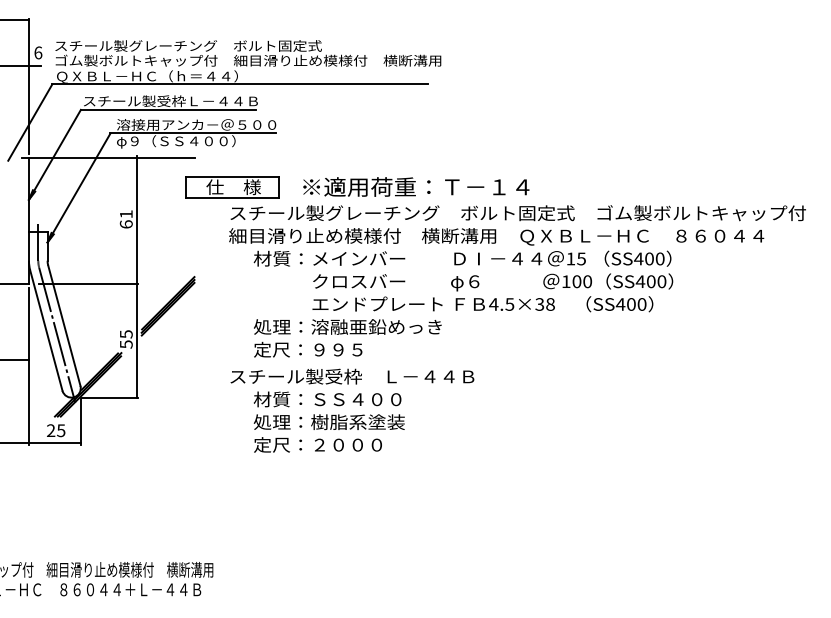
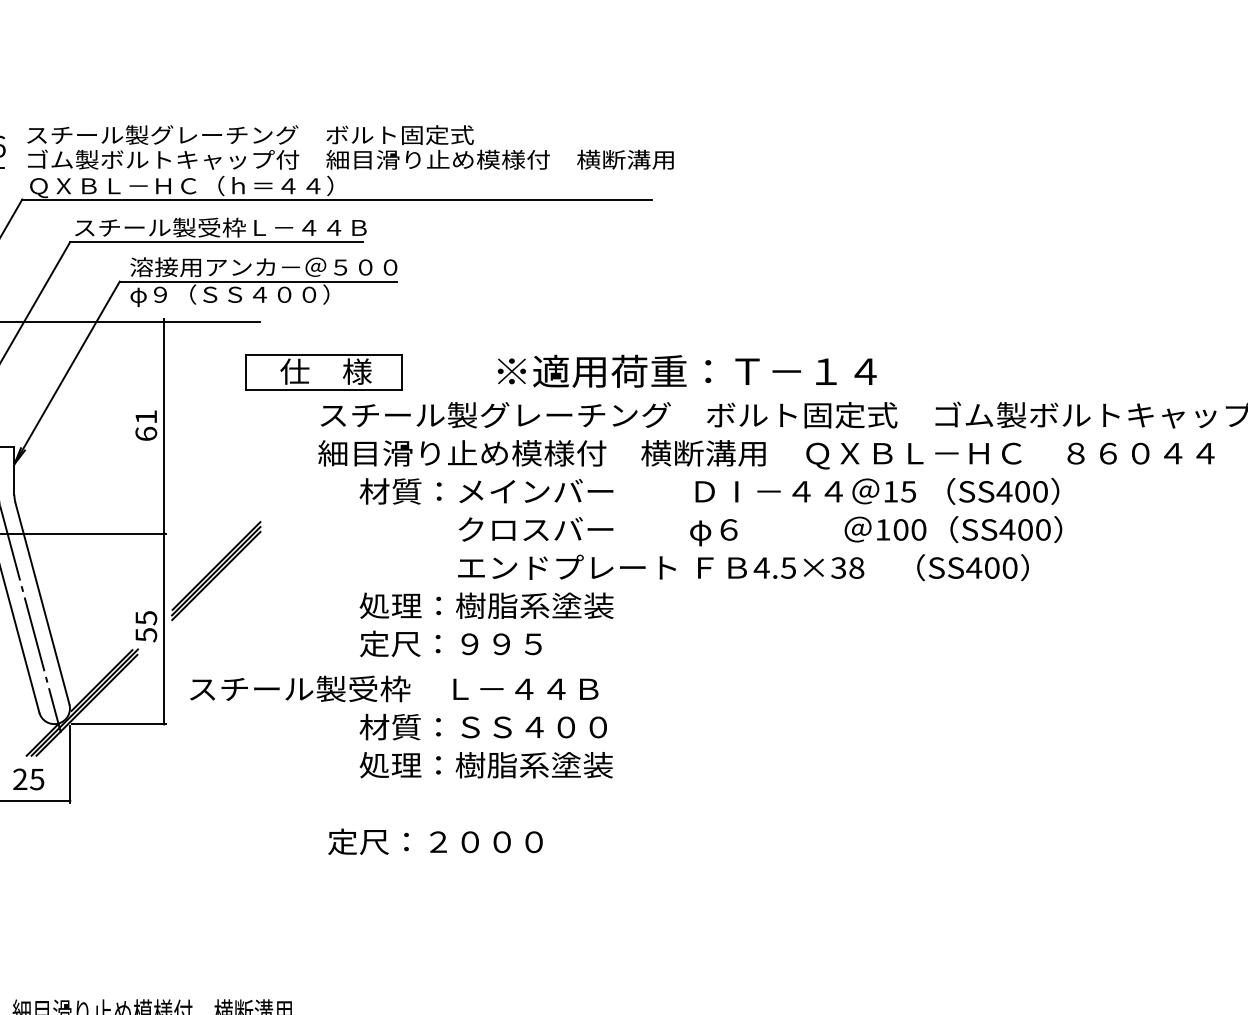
text: (416, 186) -> (687, 370), moved
text: (376, 326) -> (565, 604), 処理：溶融亜鉛めっき -> 処理：樹脂系塗装
text: (352, 376) -> (394, 688), moved
text: (317, 444) -> (434, 841), moved

